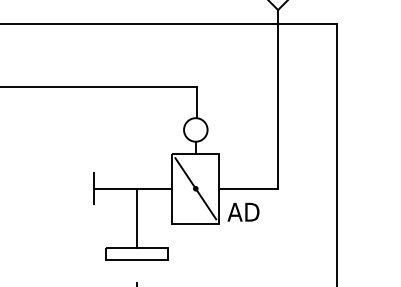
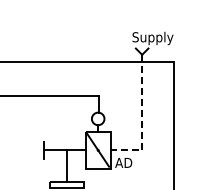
line: (278, 131) -> (142, 119), solid -> dashed

